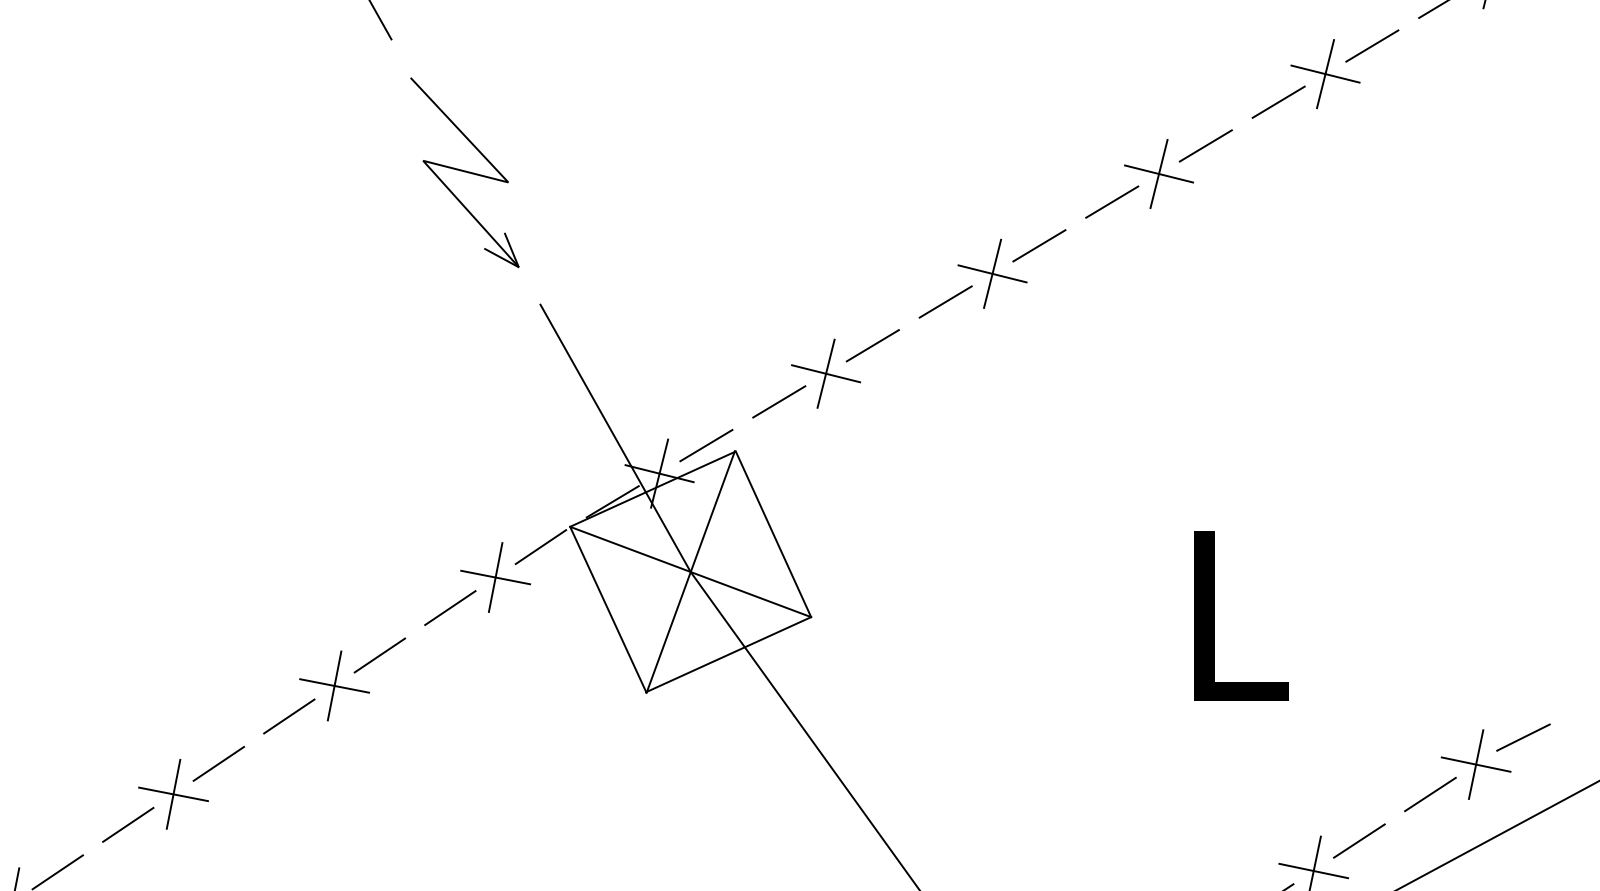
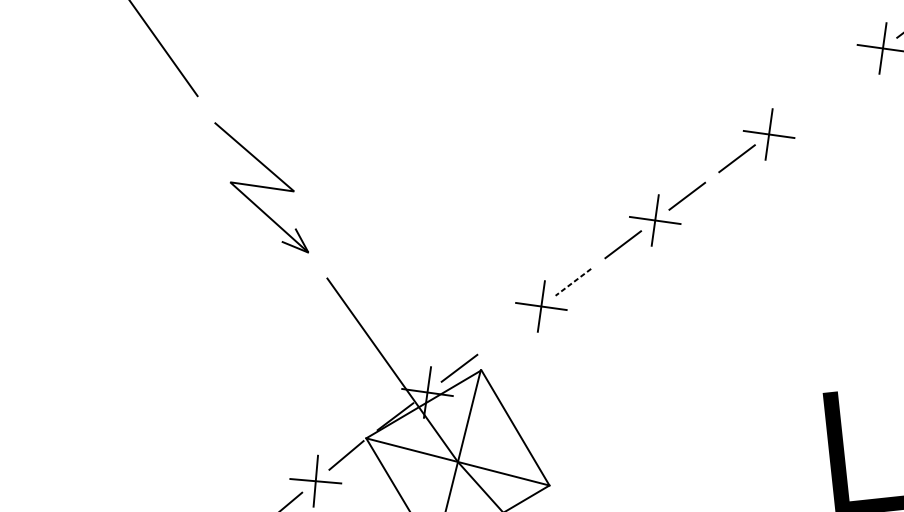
line: (1278, 101) -> (850, 72), removed
line: (1205, 145) -> (800, 110), removed
line: (872, 345) -> (573, 282), solid -> dashed
line: (779, 401) -> (509, 330), removed

